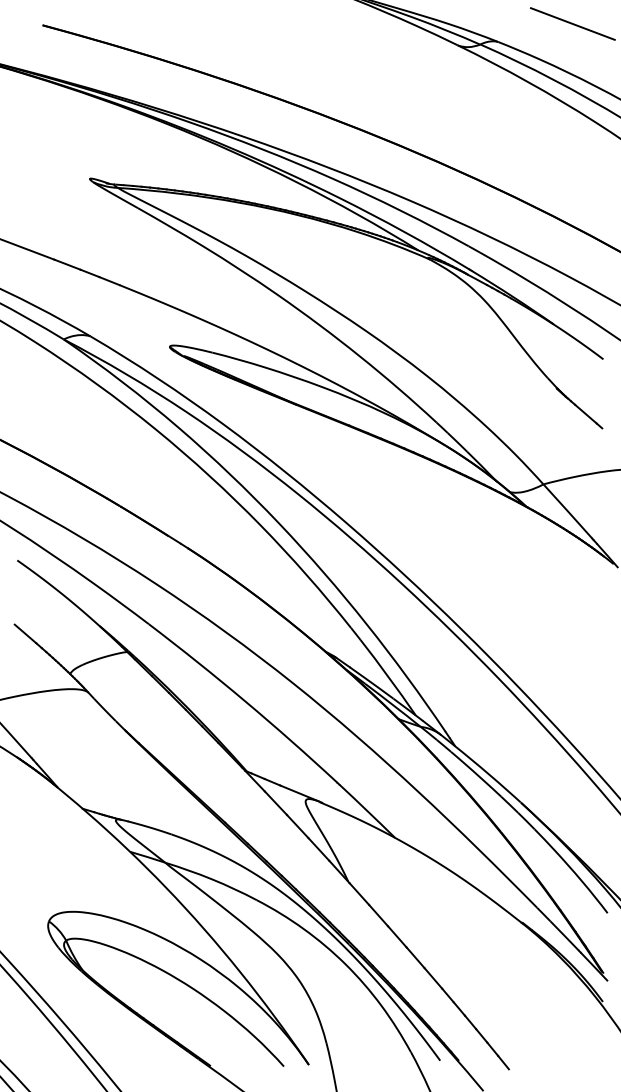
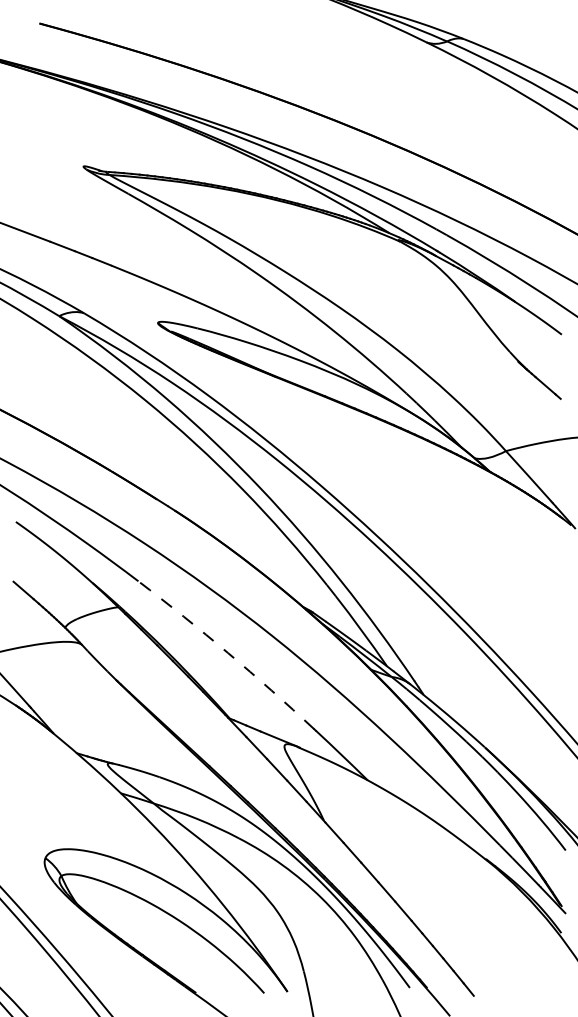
line: (572, 23) -> (533, 21), removed
arc: (245, 701) -> (228, 653), solid -> dashed

